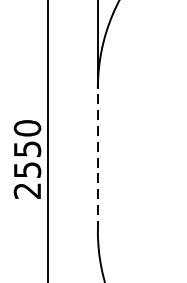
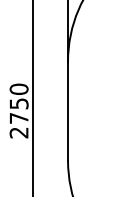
line: (98, 160) -> (68, 111), dashed -> solid
text: (26, 170) -> (18, 118), 2550 -> 2750

